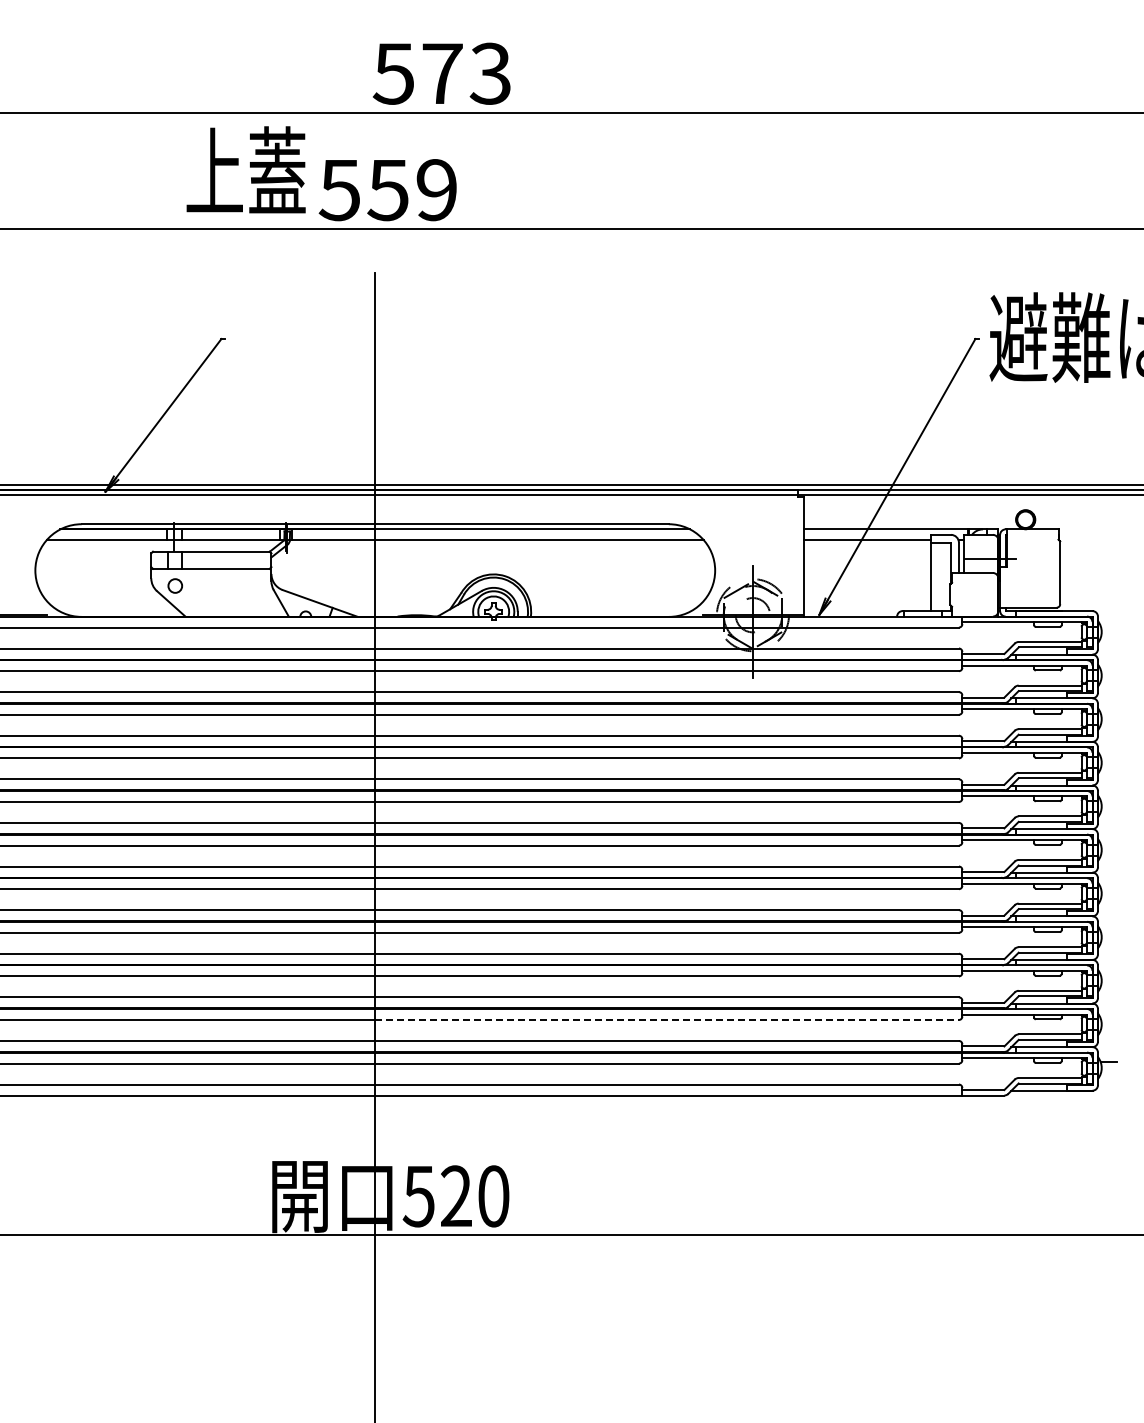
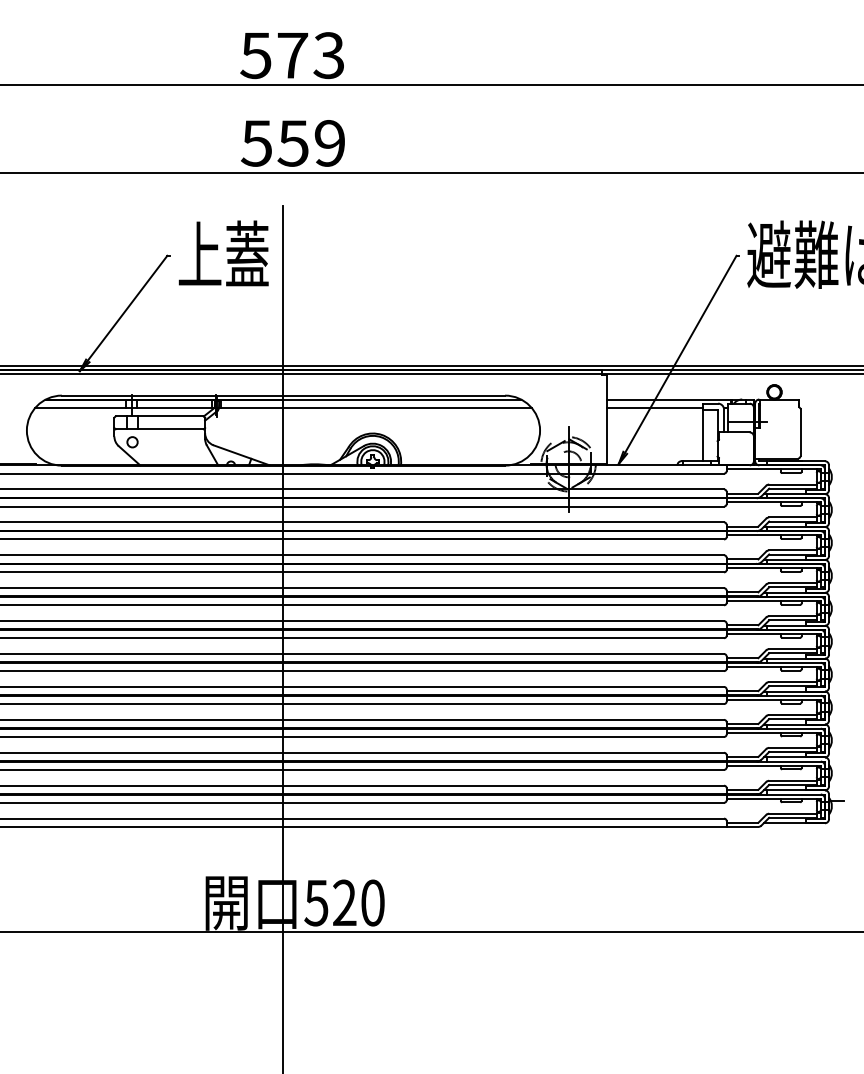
text: (441, 73) -> (291, 55), moved
text: (245, 169) -> (223, 253), moved
line: (667, 1020) -> (504, 770), dashed -> solid

